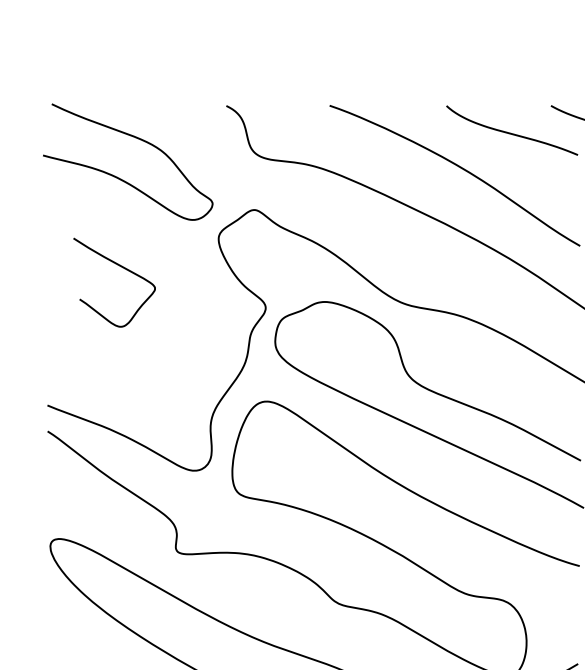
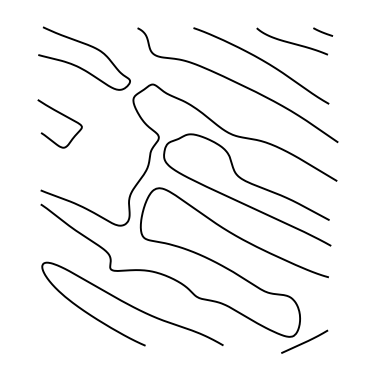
curve: (124, 270) -> (65, 117), moved

